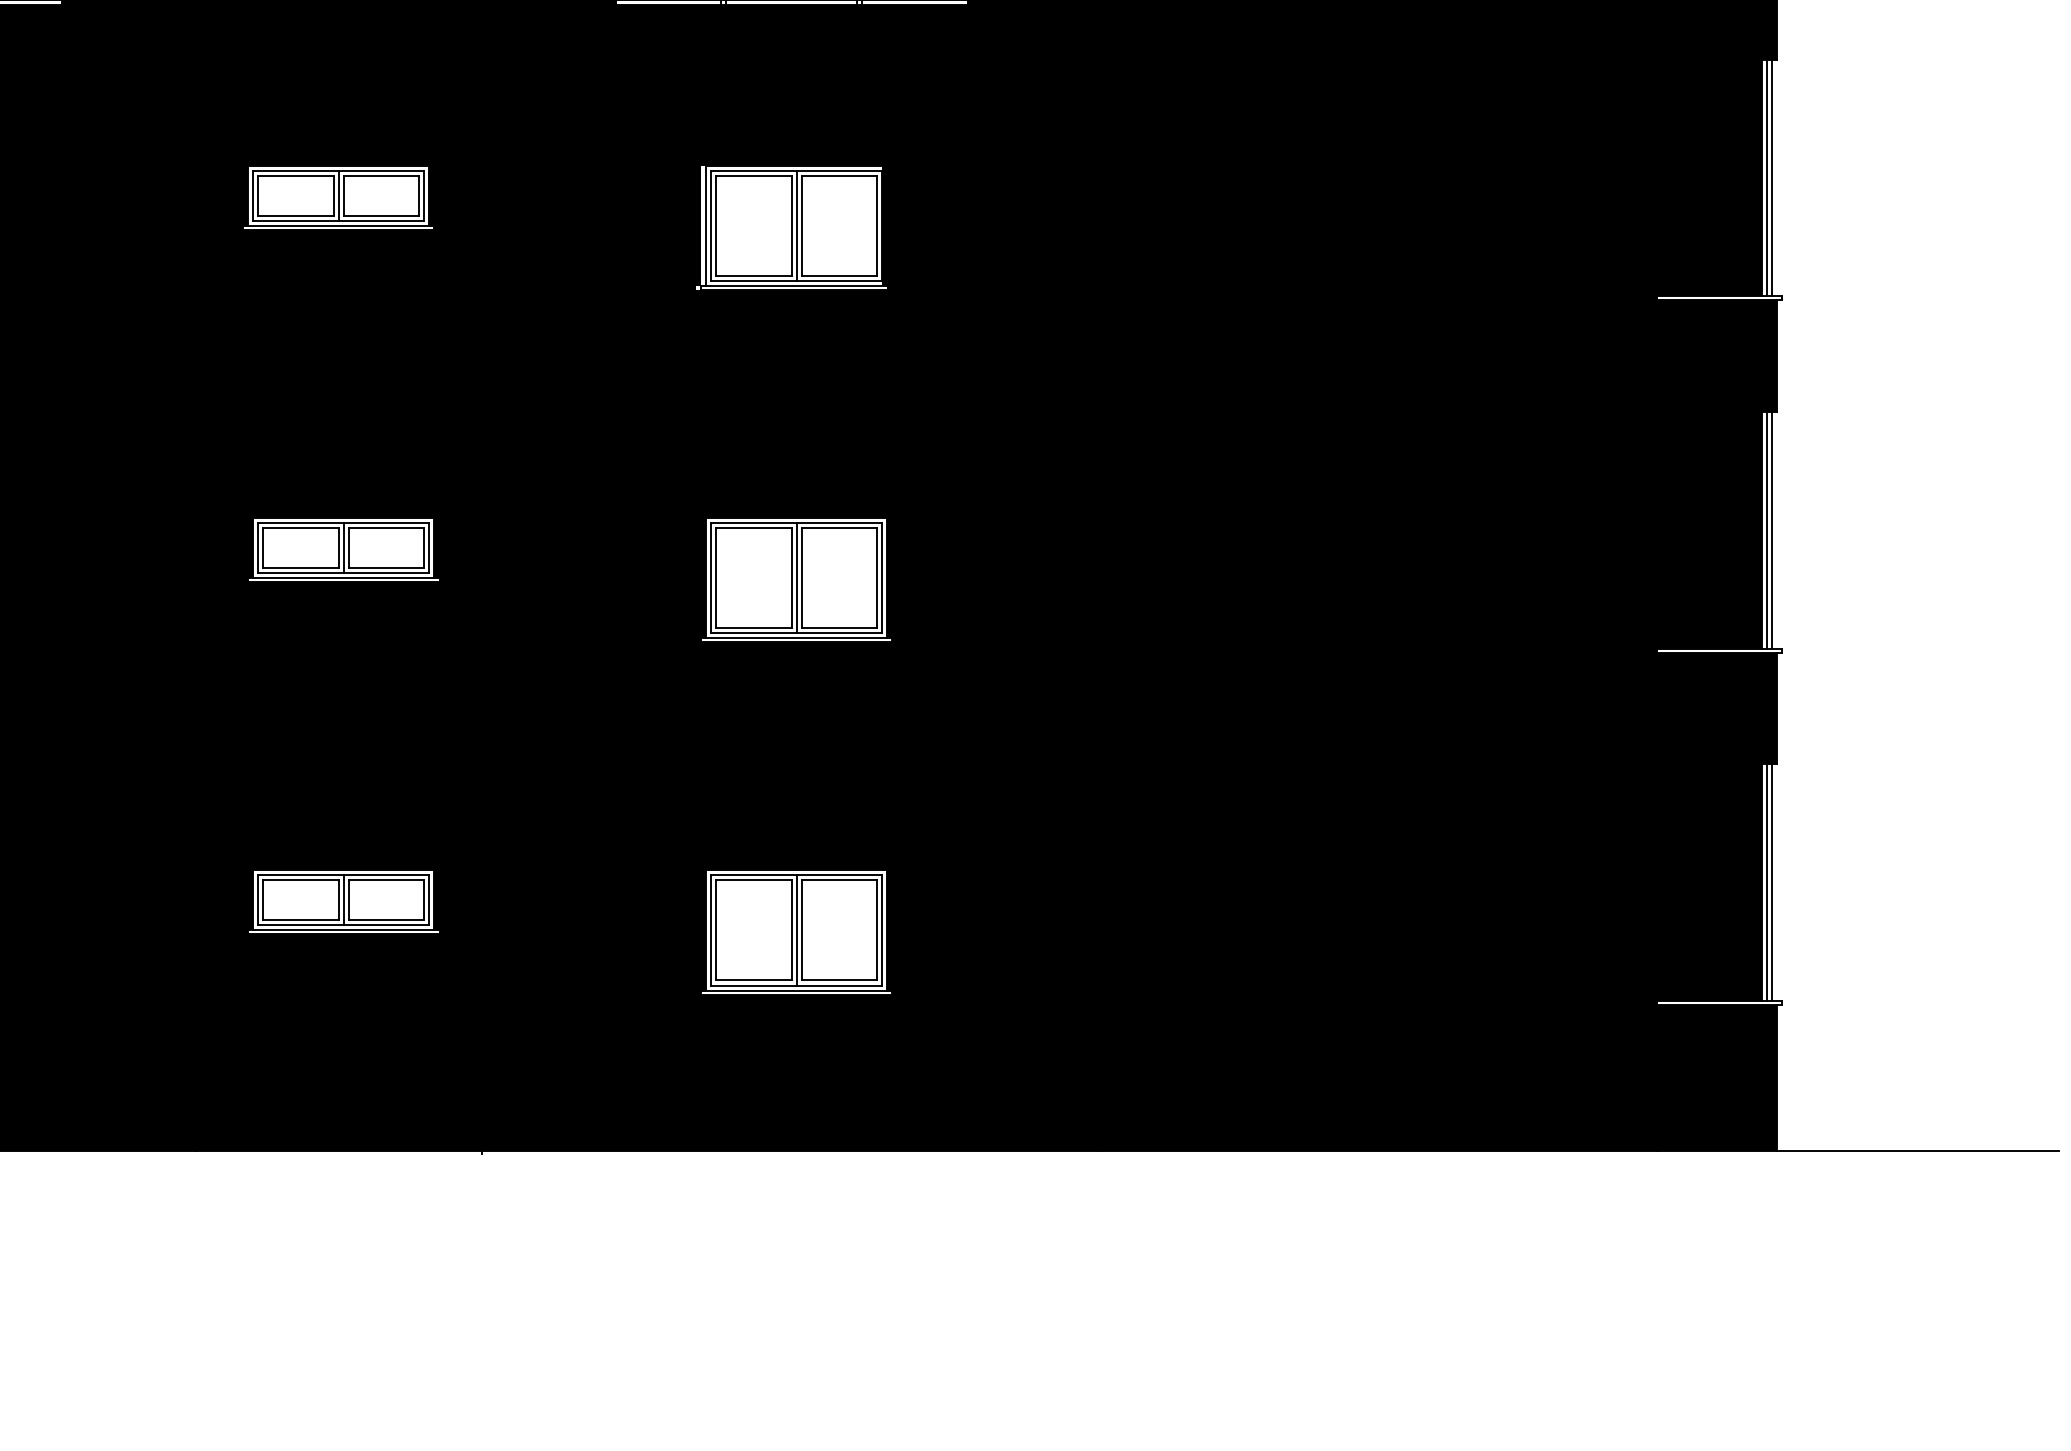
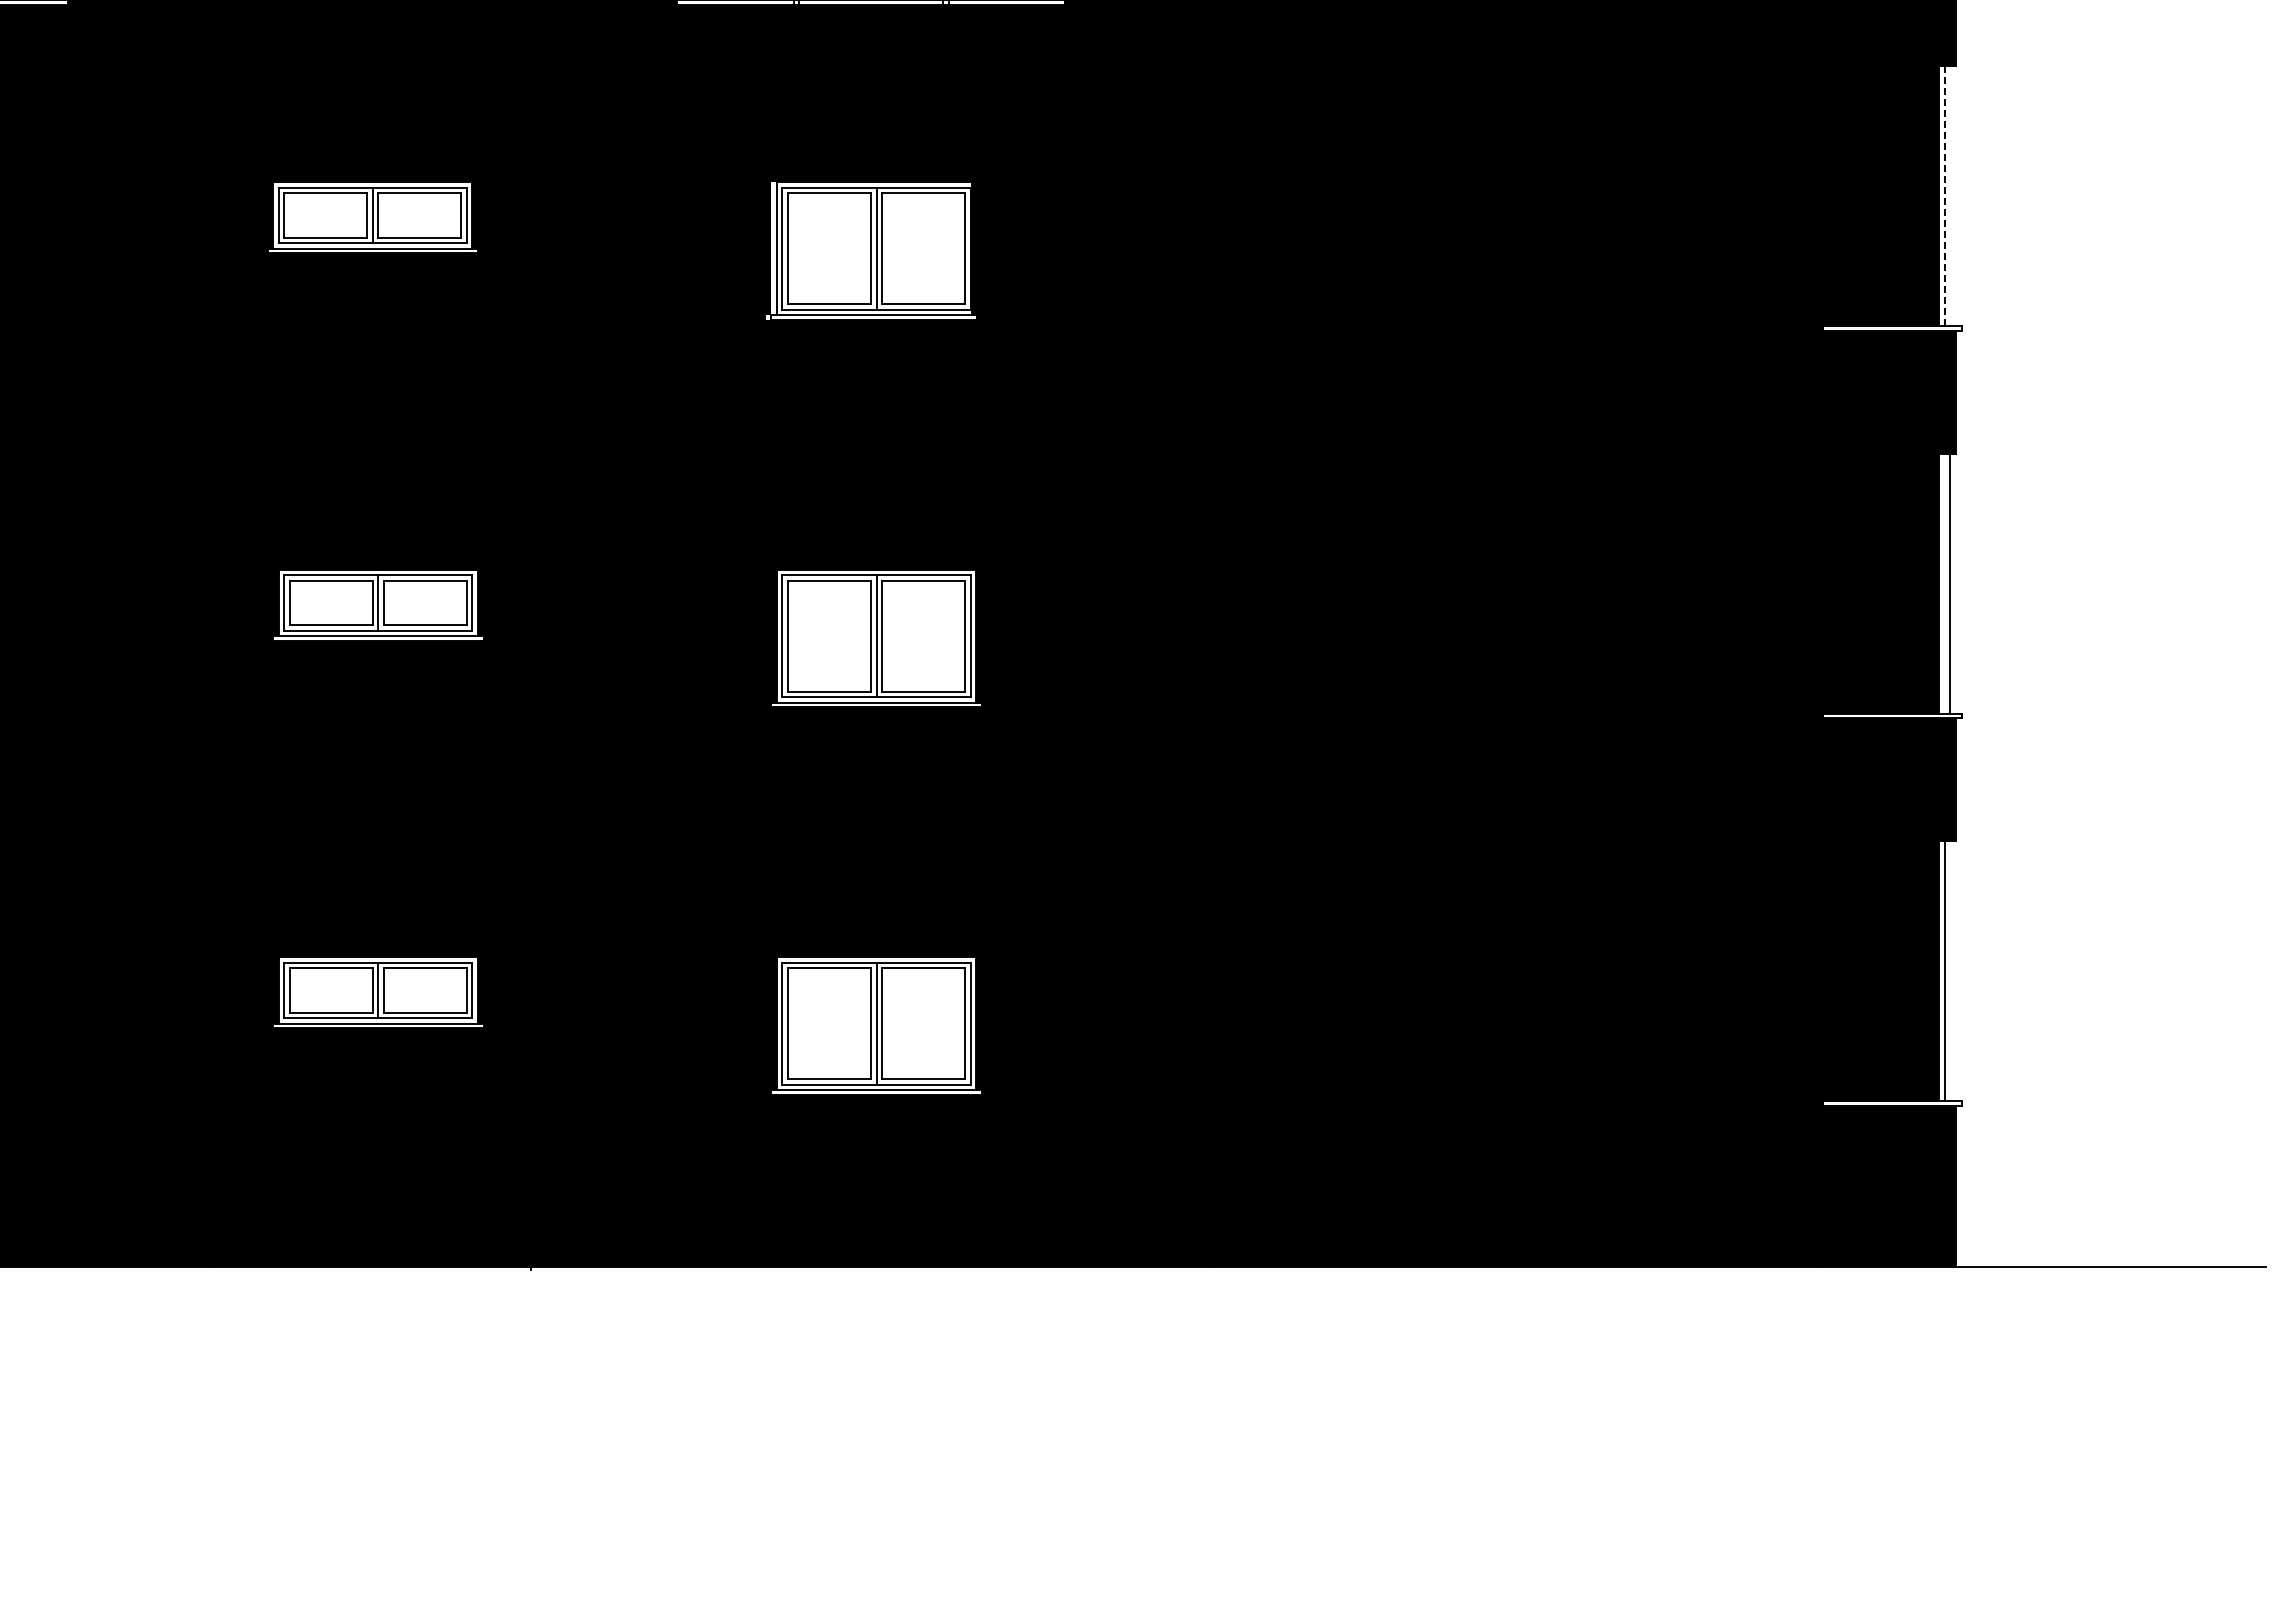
line: (1766, 177) -> (1944, 195), solid -> dashed
line: (1772, 178) -> (1950, 196), removed
line: (1766, 530) -> (1944, 583), removed
line: (1772, 882) -> (1950, 971), removed

